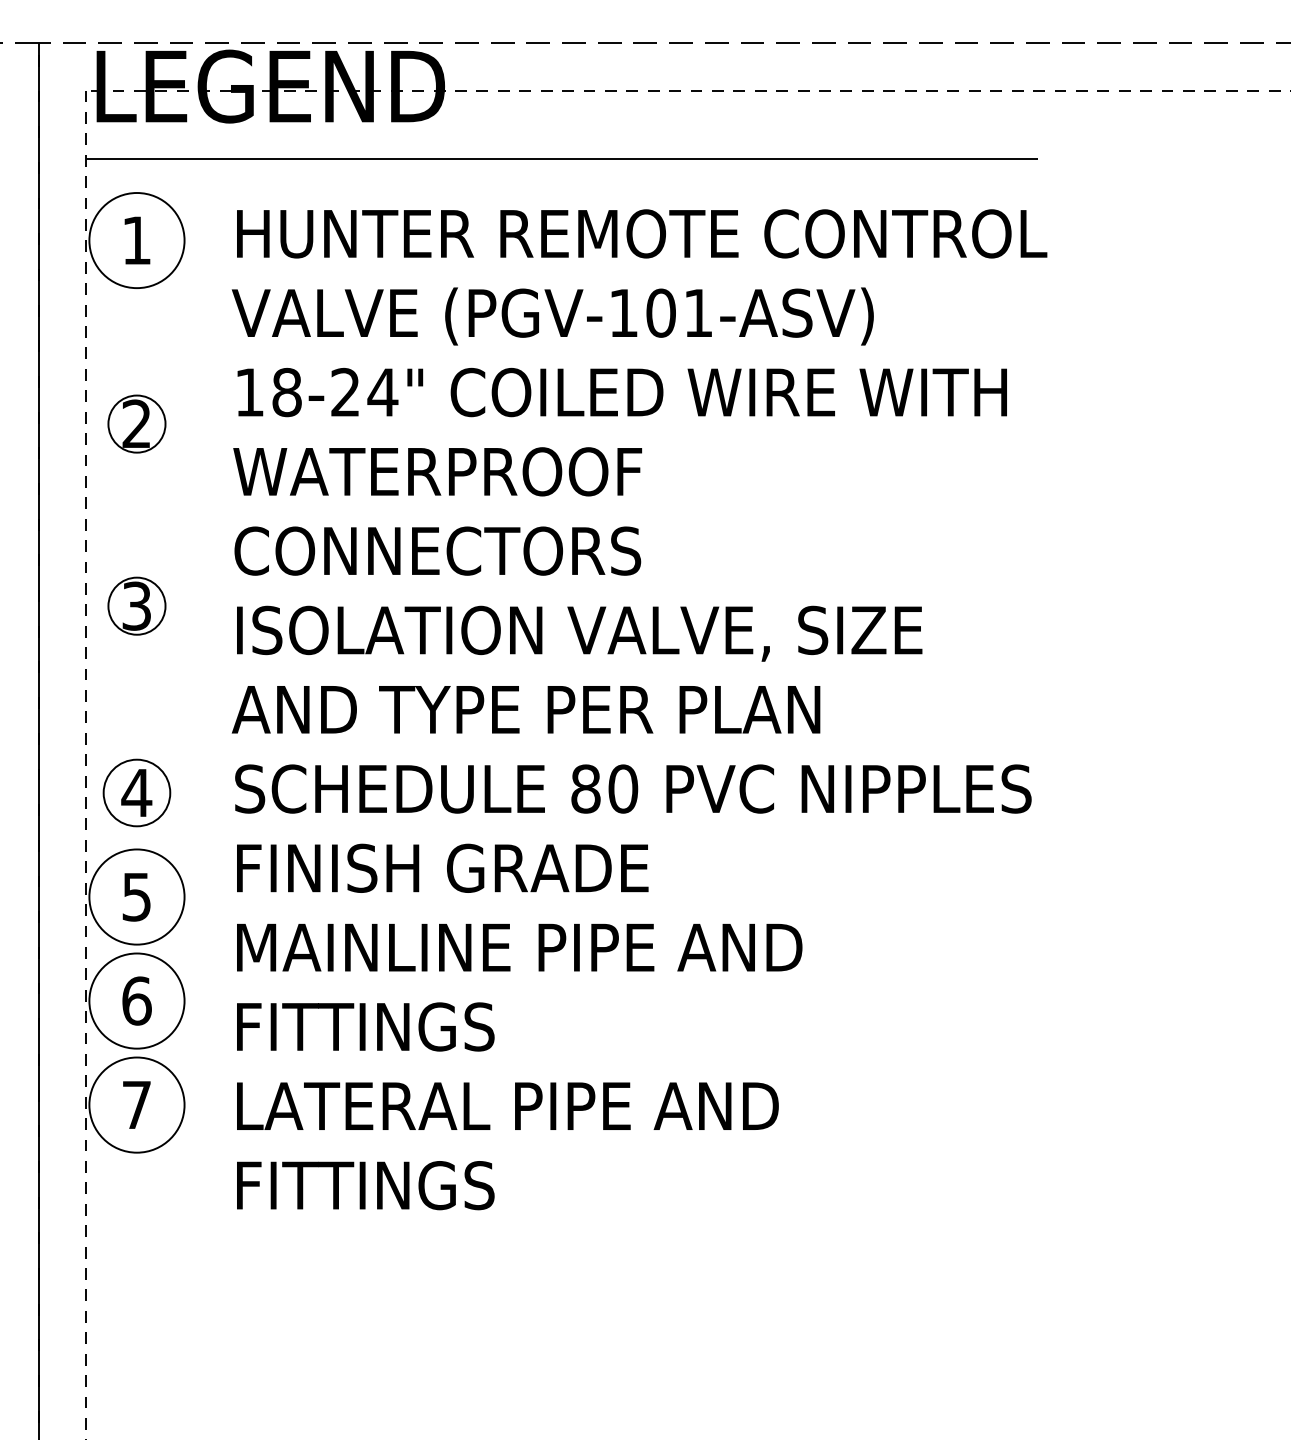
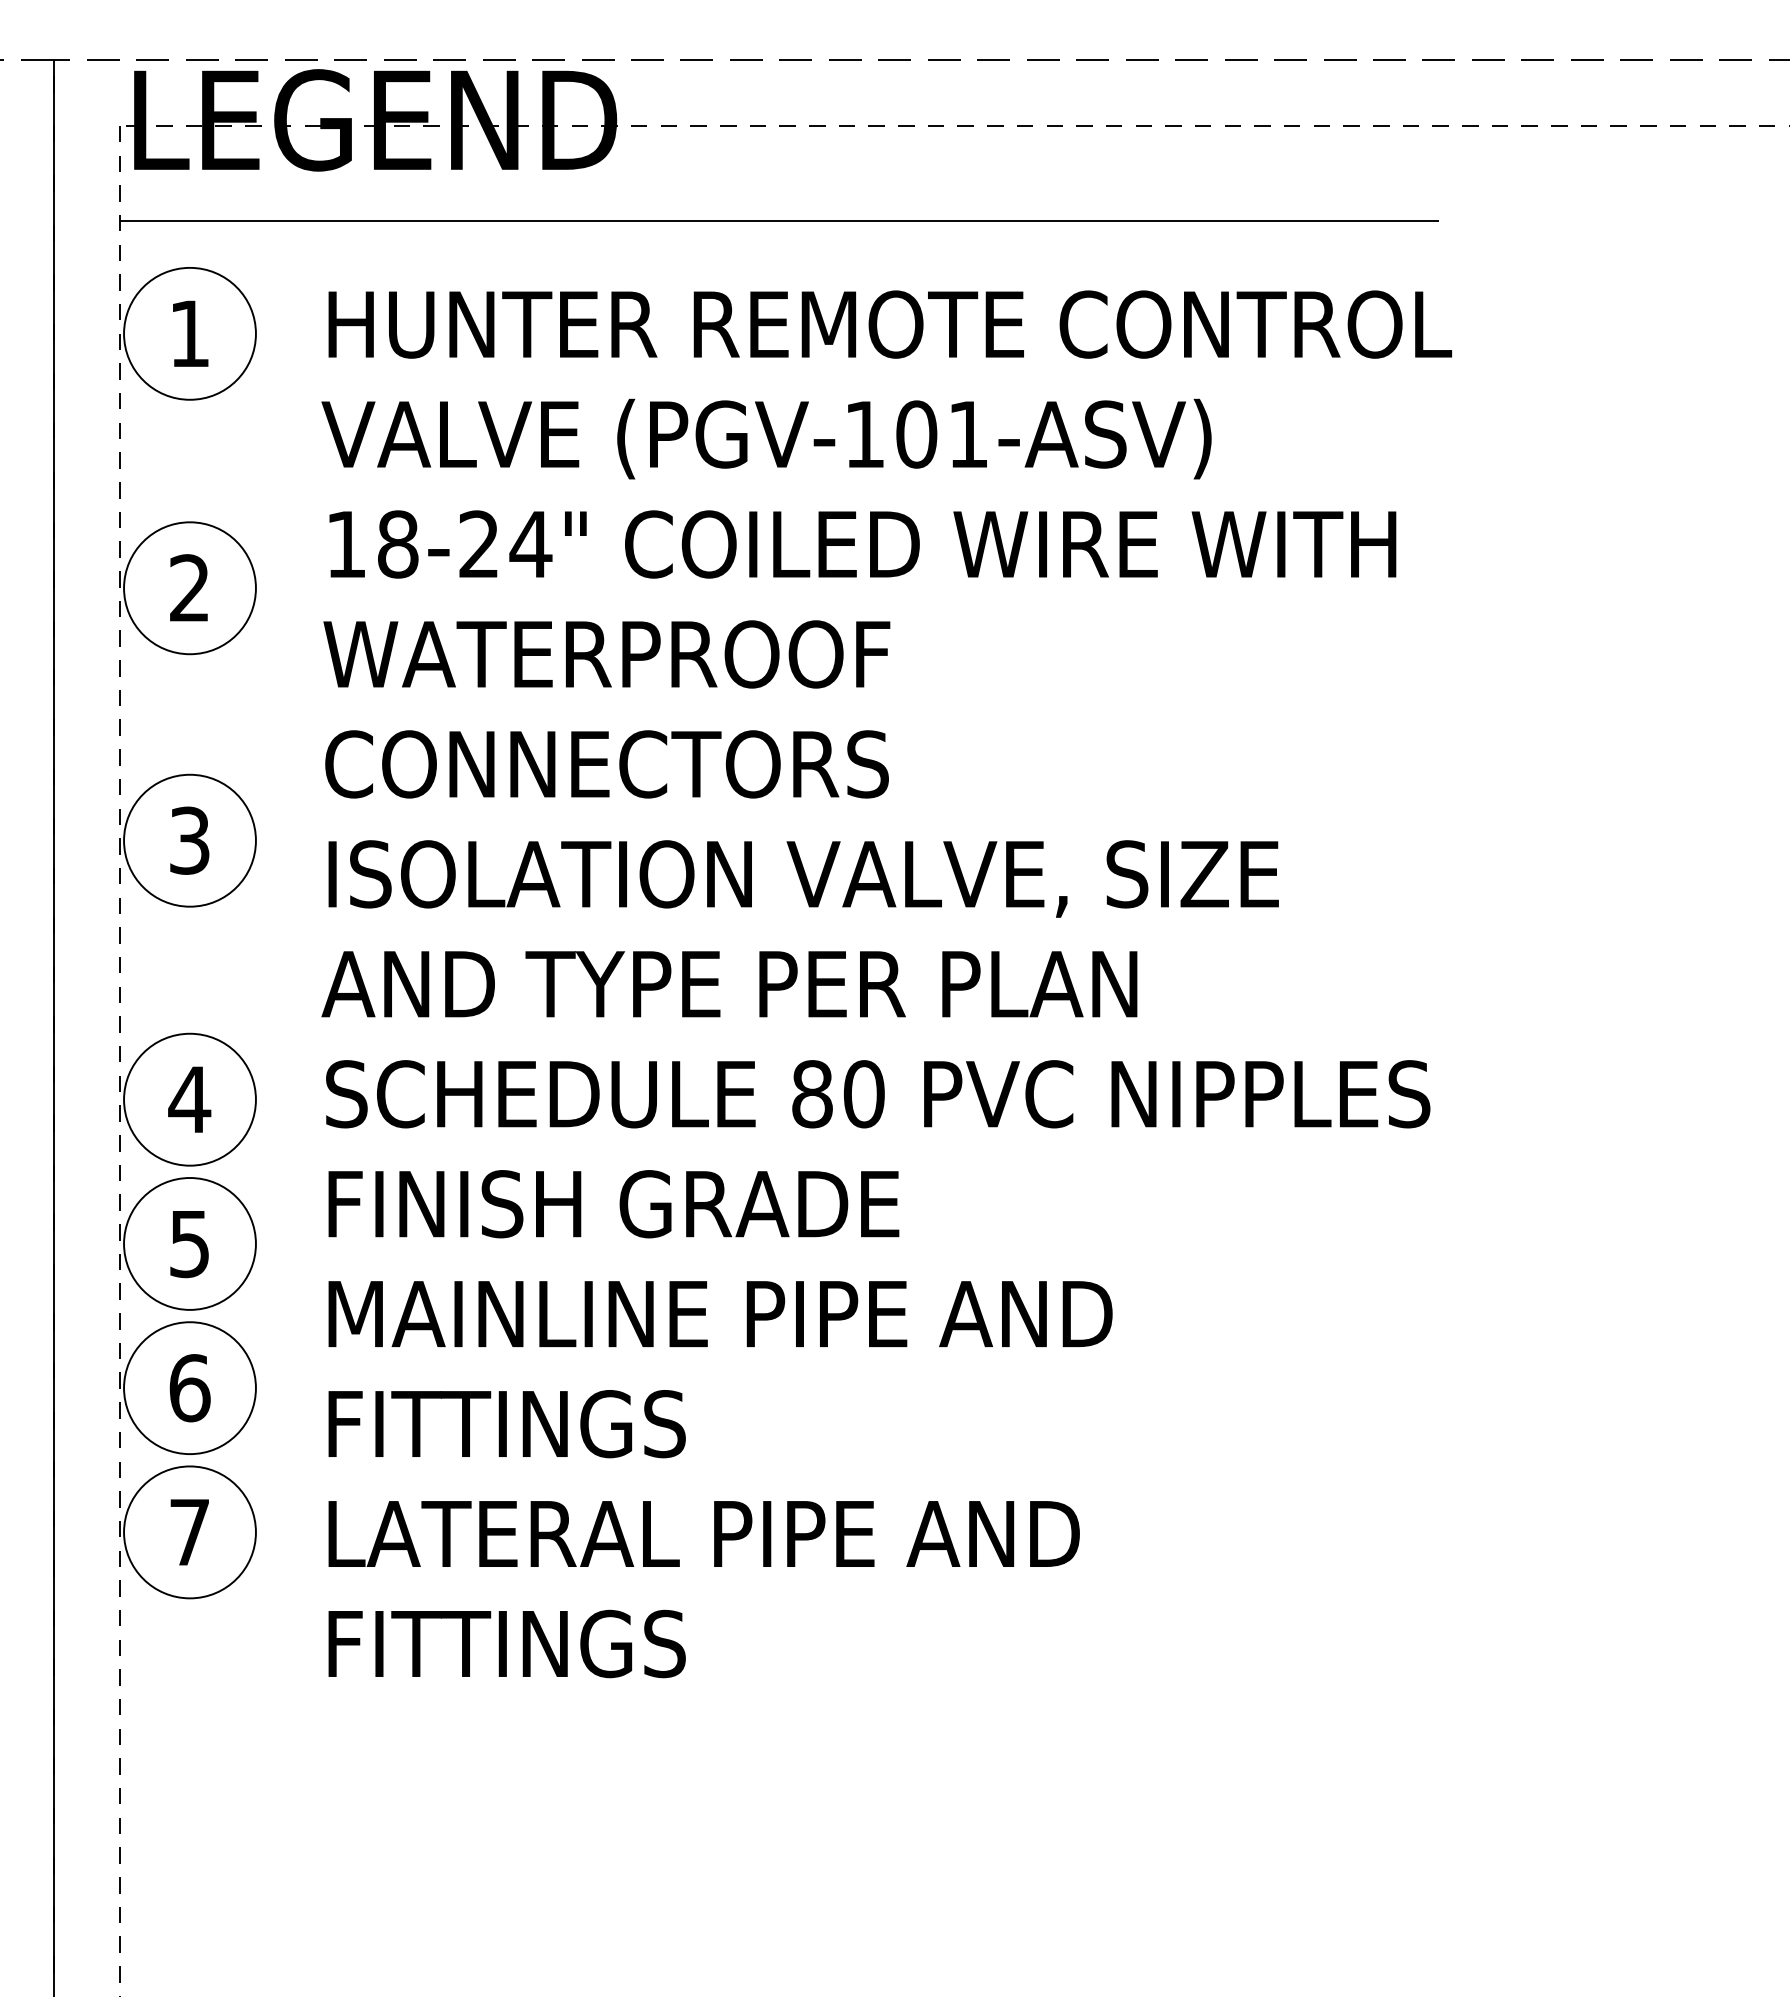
circle: (136, 424) -> (189, 588), size x1.67
circle: (136, 606) -> (189, 840), size x1.67
circle: (136, 792) -> (189, 1099), size x1.43

